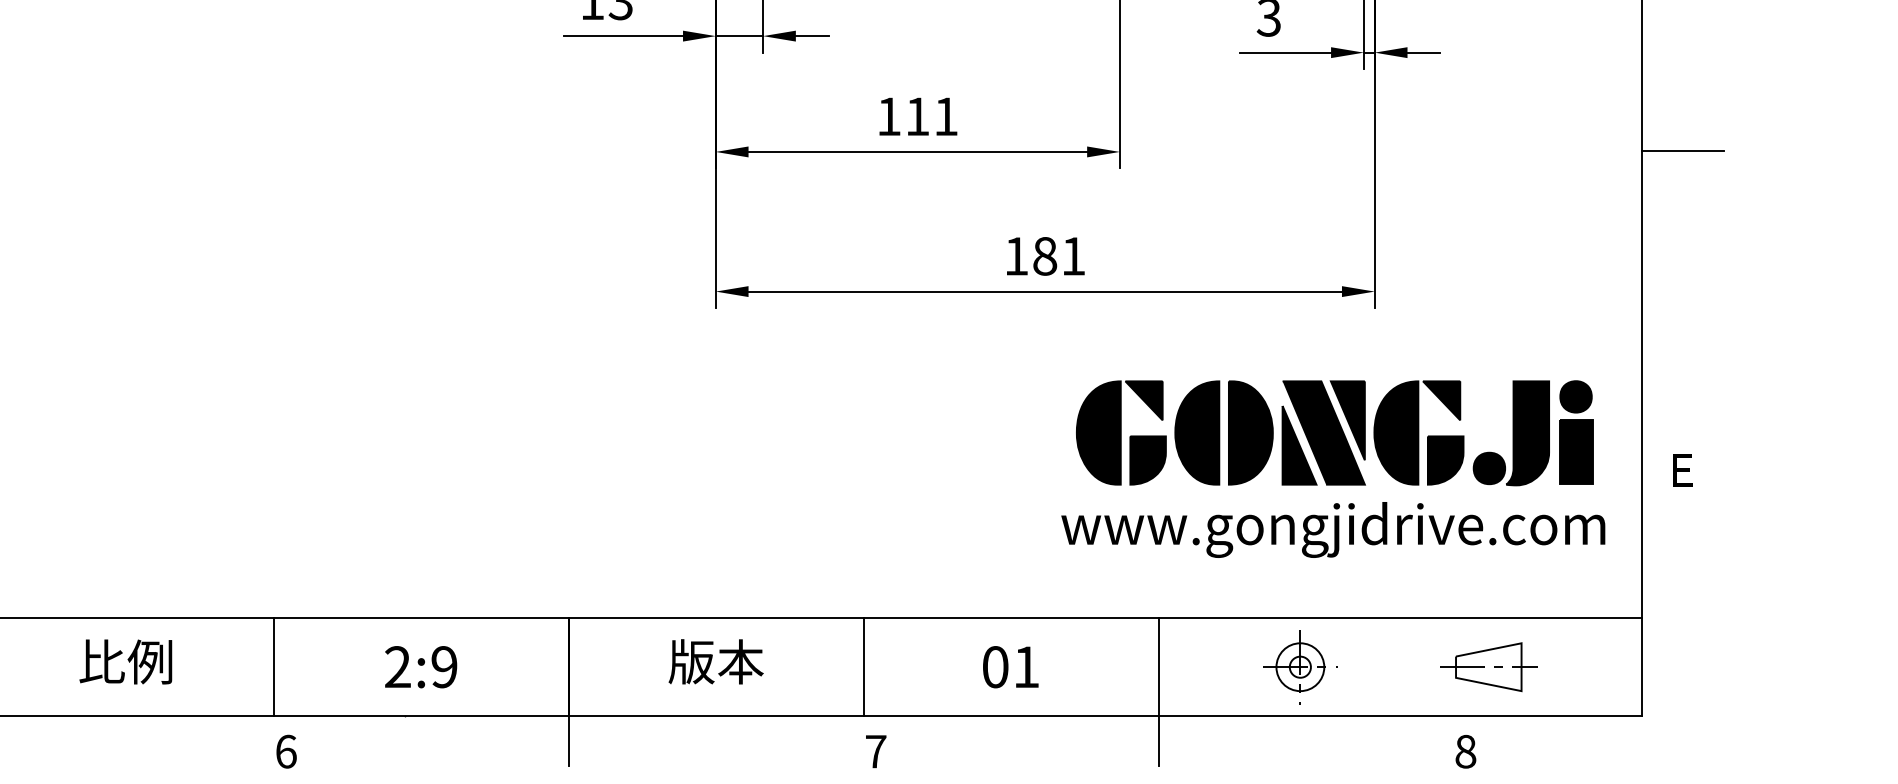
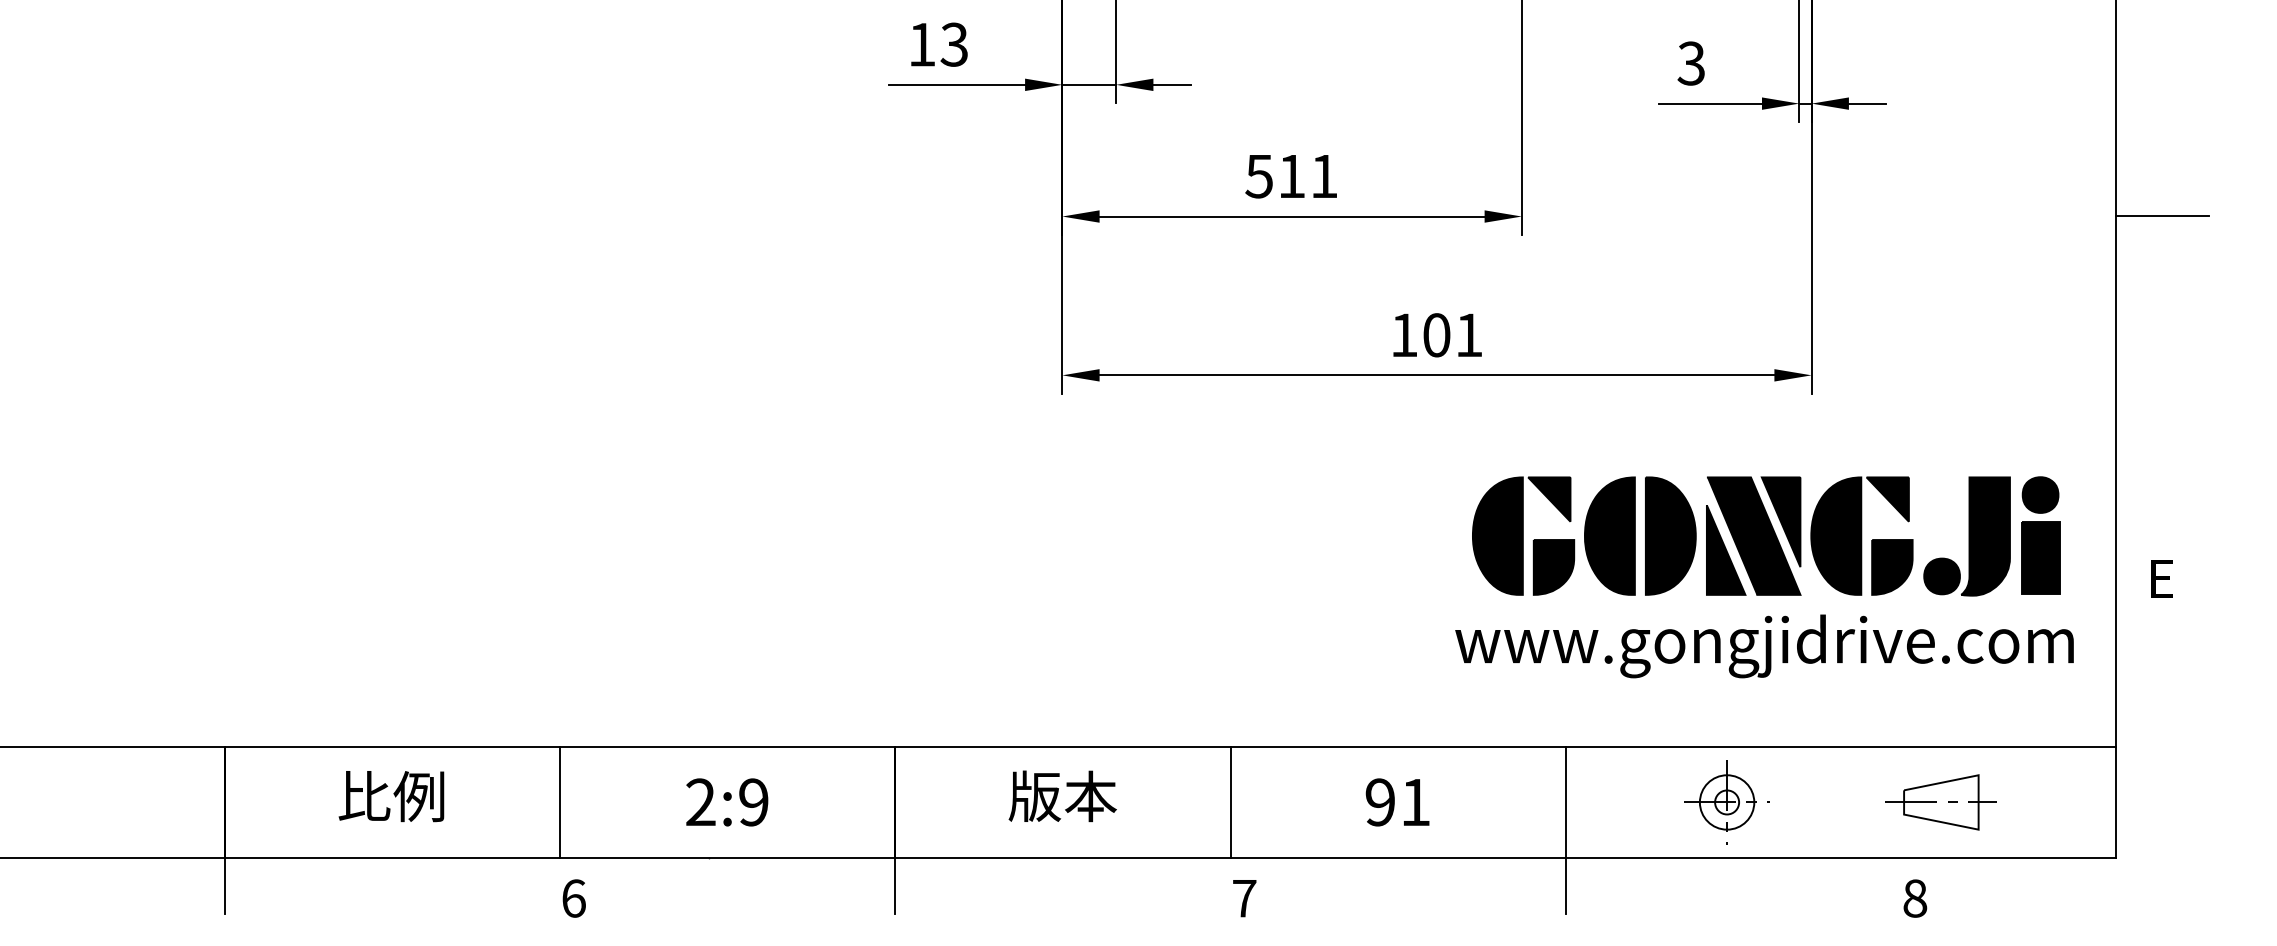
text: (888, 116) -> (1258, 176), 111 -> 511
text: (1044, 256) -> (1436, 335), 181 -> 101
text: (995, 667) -> (1380, 802), 01 -> 91

